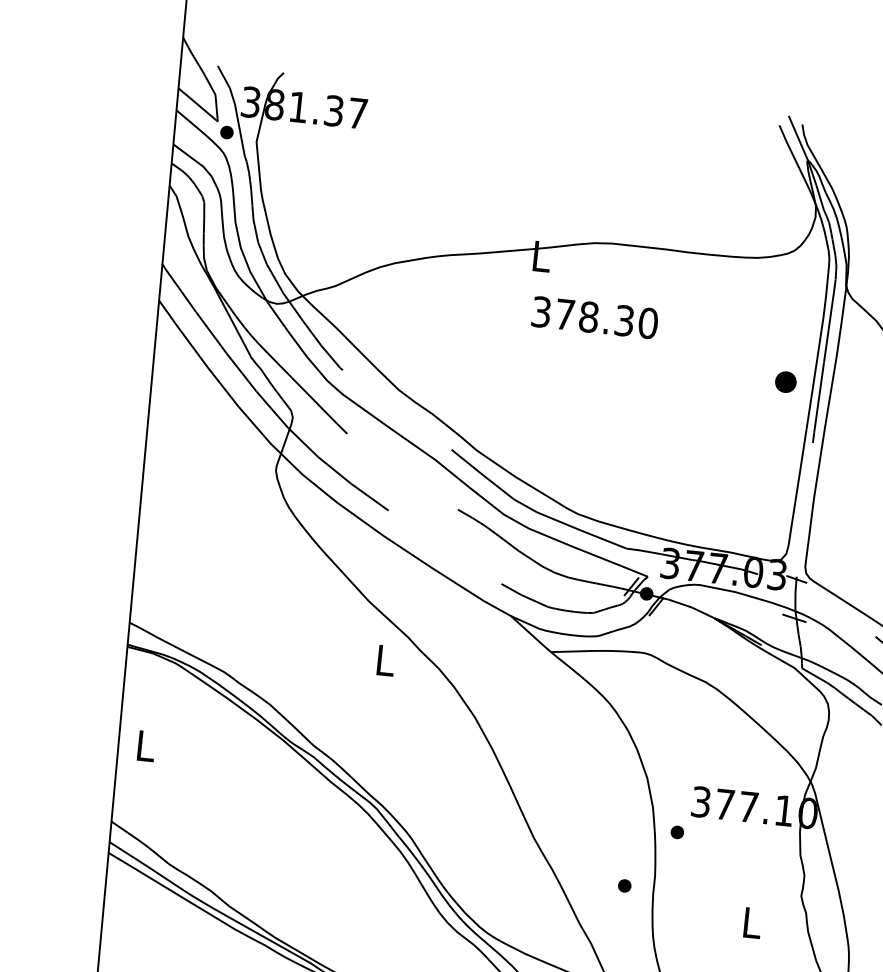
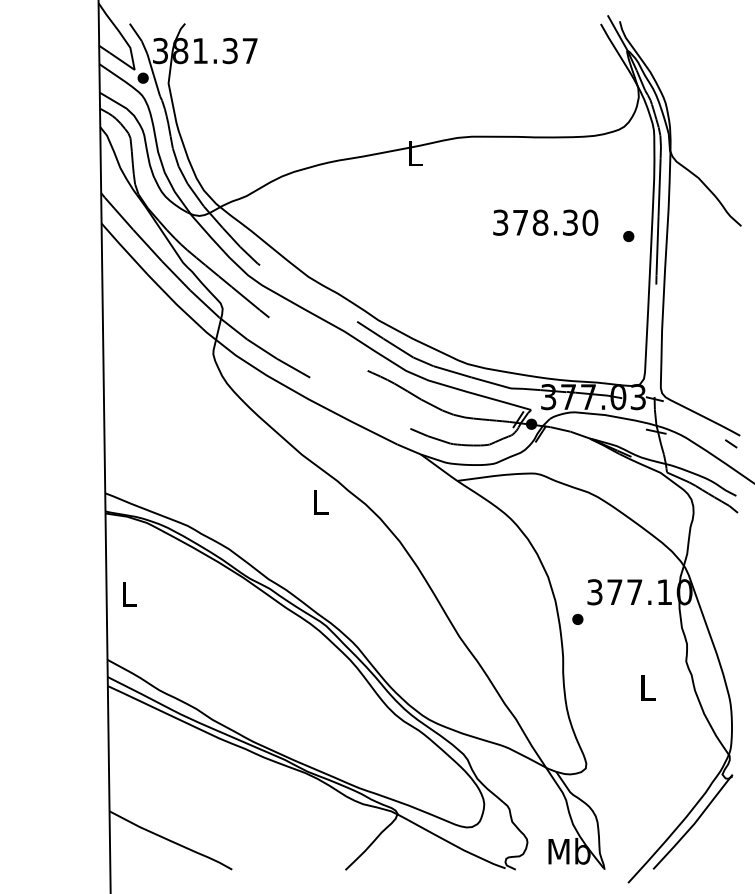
text: (594, 317) -> (545, 222), moved
part: (785, 382) -> (628, 236), size x0.62
part: (624, 885) -> (538, 668), removed

